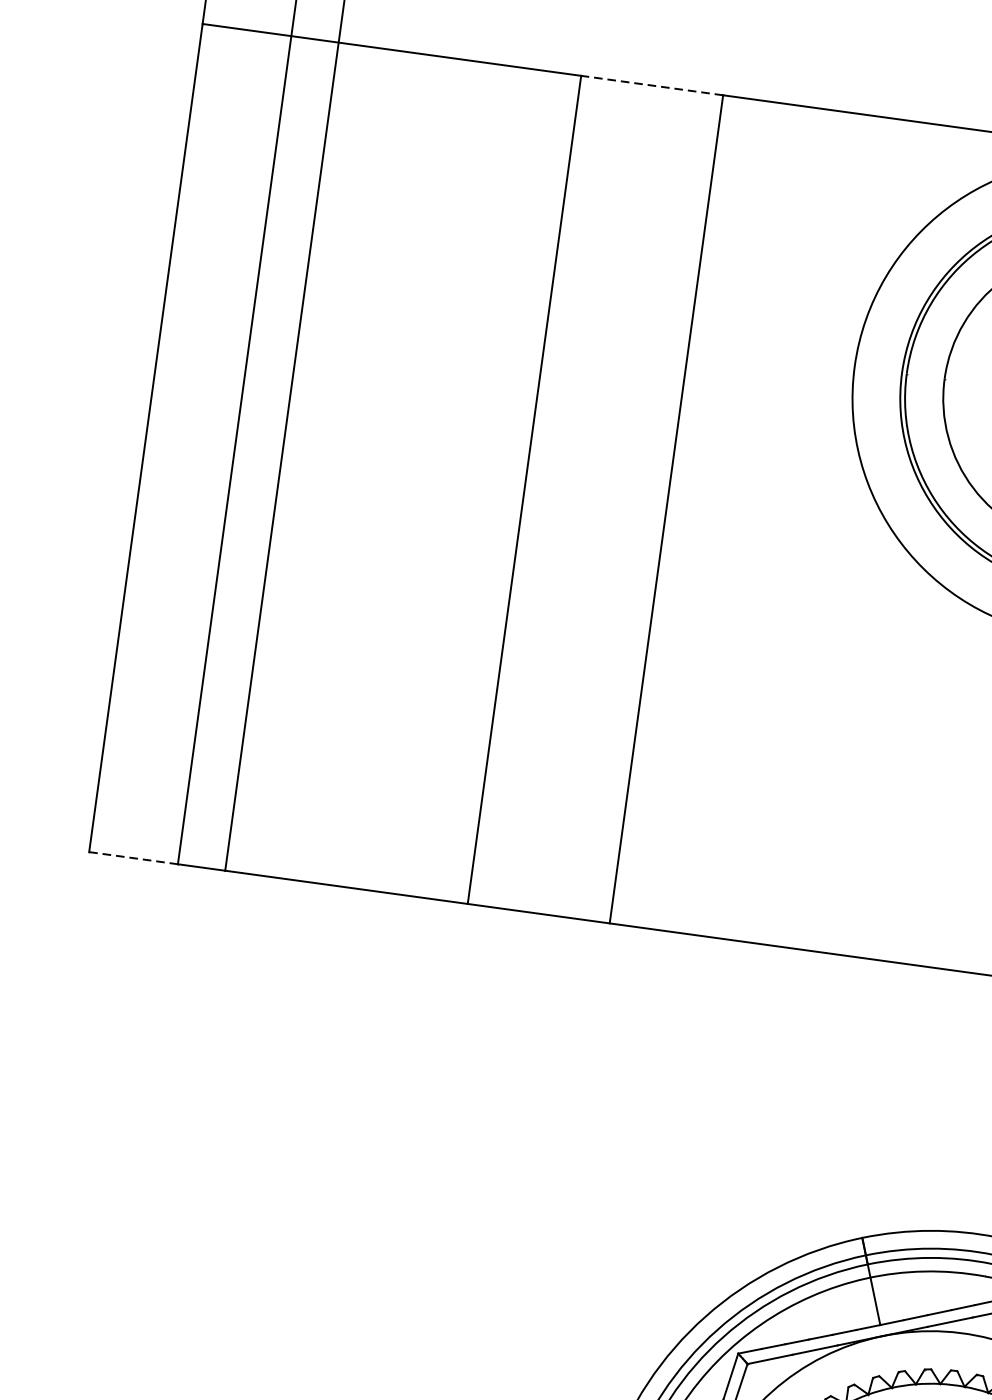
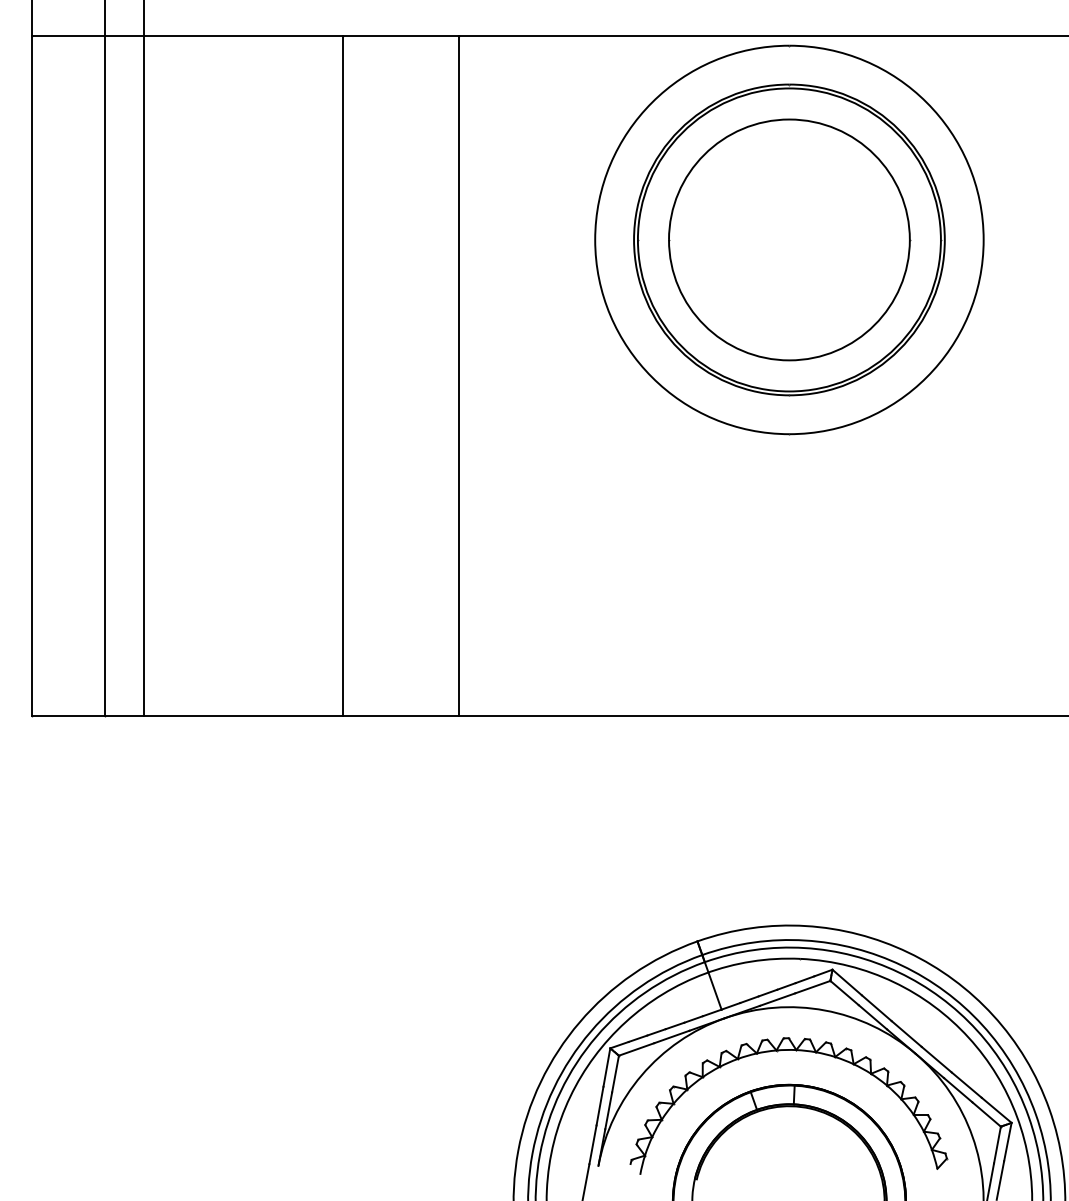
line: (651, 86) -> (400, 36), dashed -> solid
line: (133, 857) -> (68, 715), dashed -> solid

